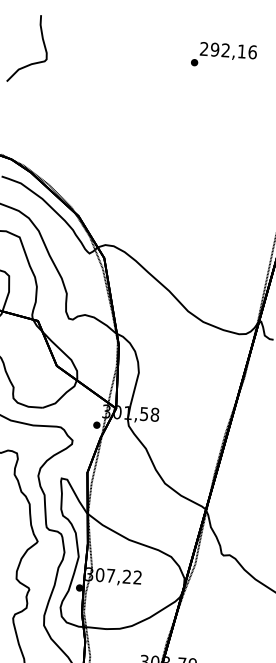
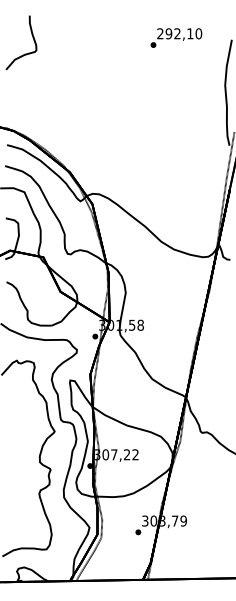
text: (252, 51) -> (198, 33), 292,16 -> 292,10

